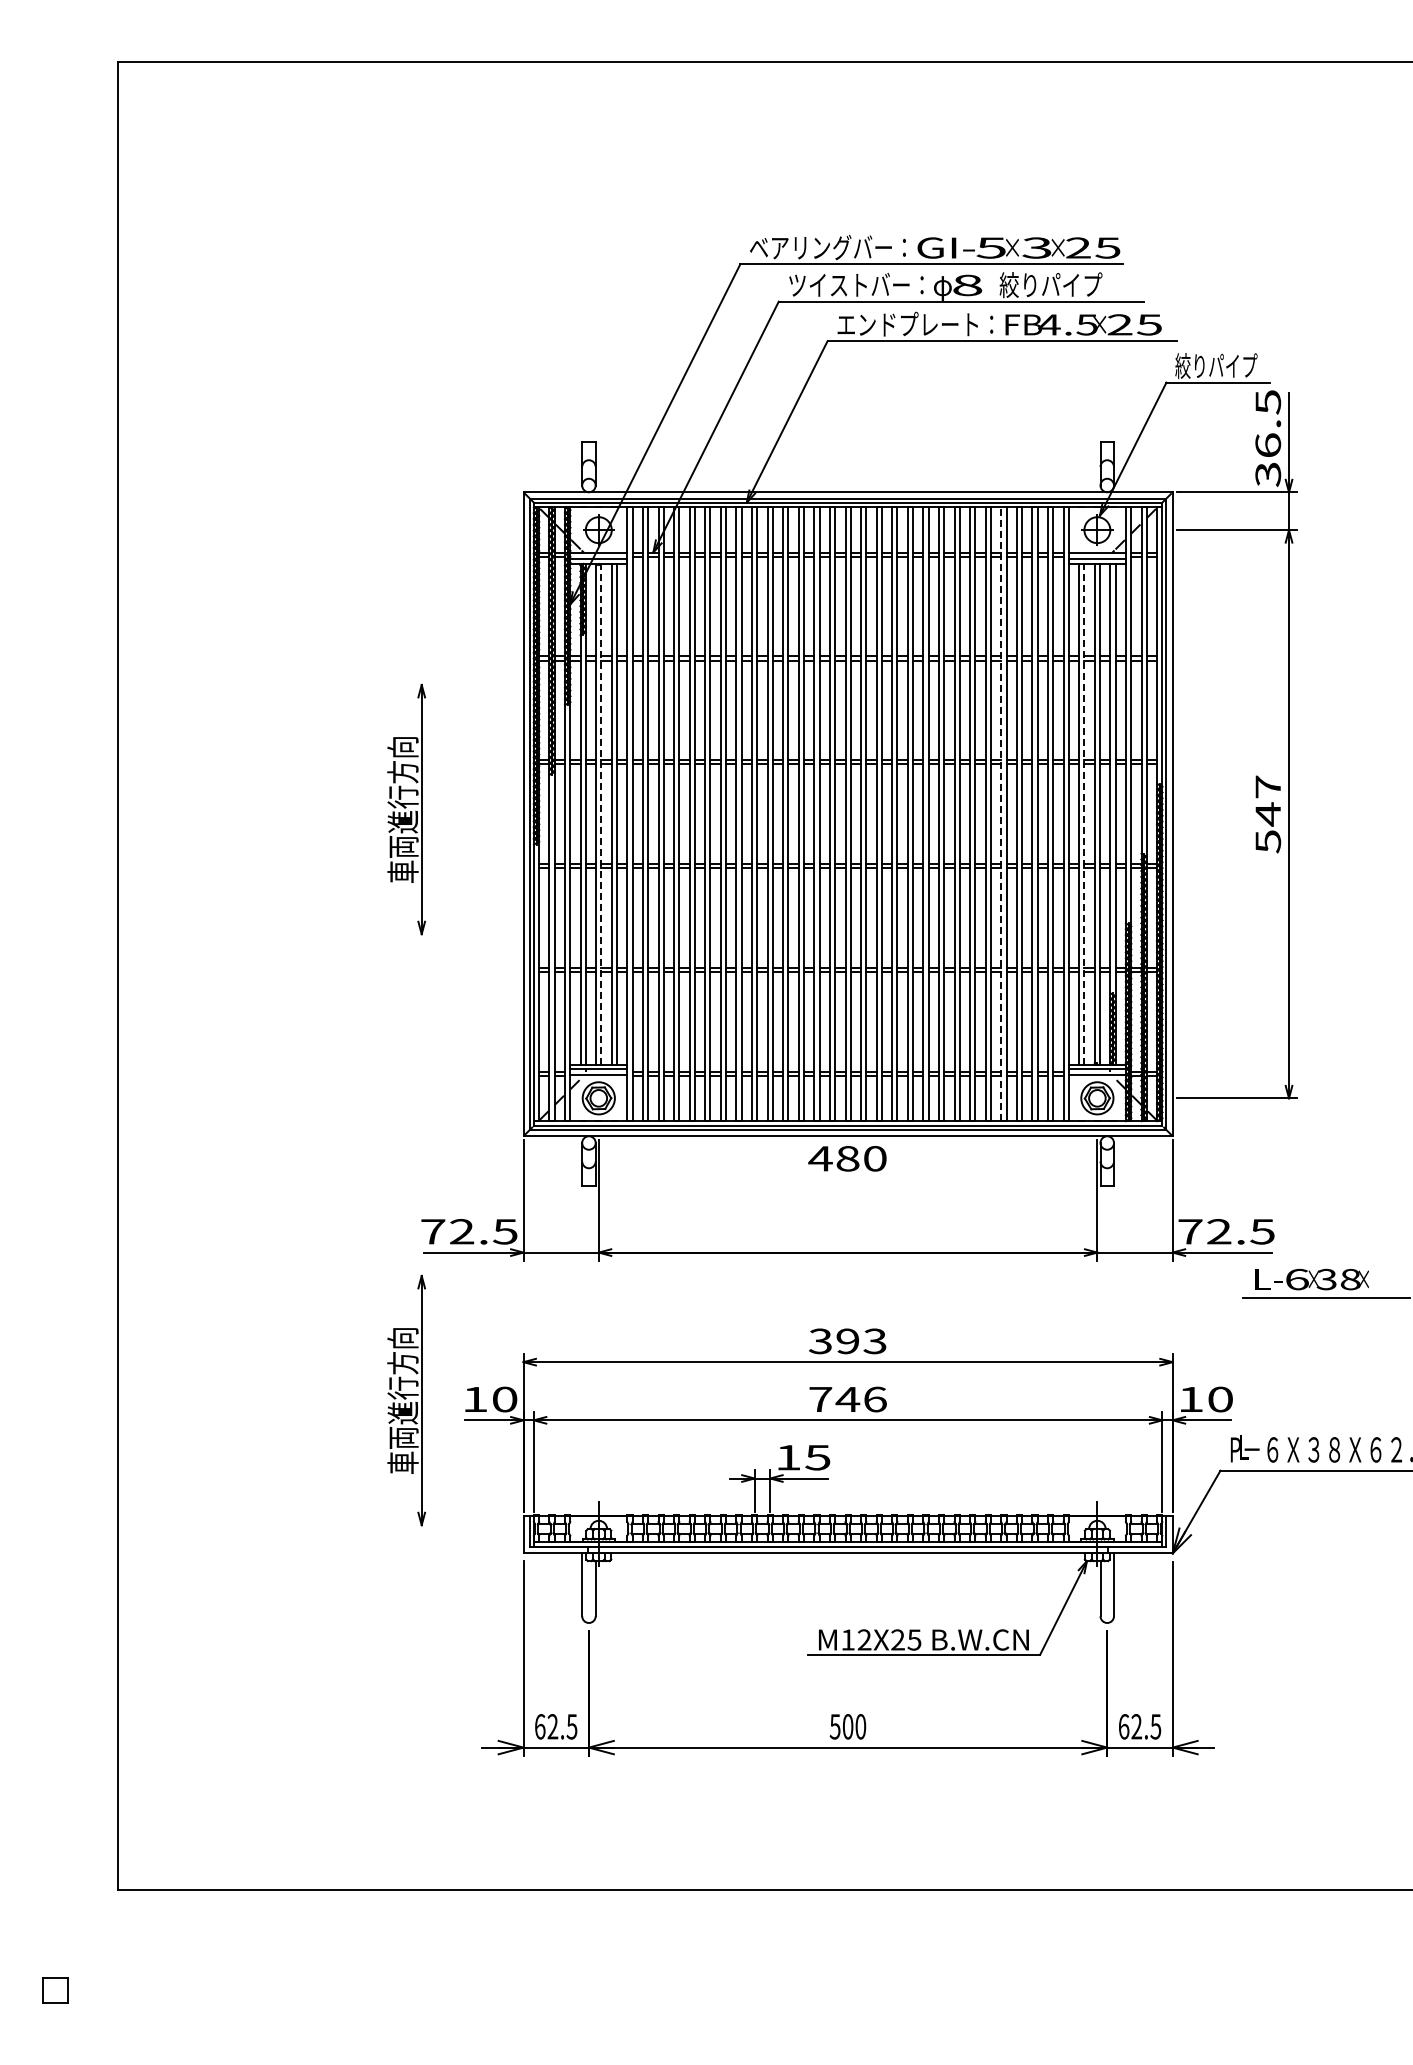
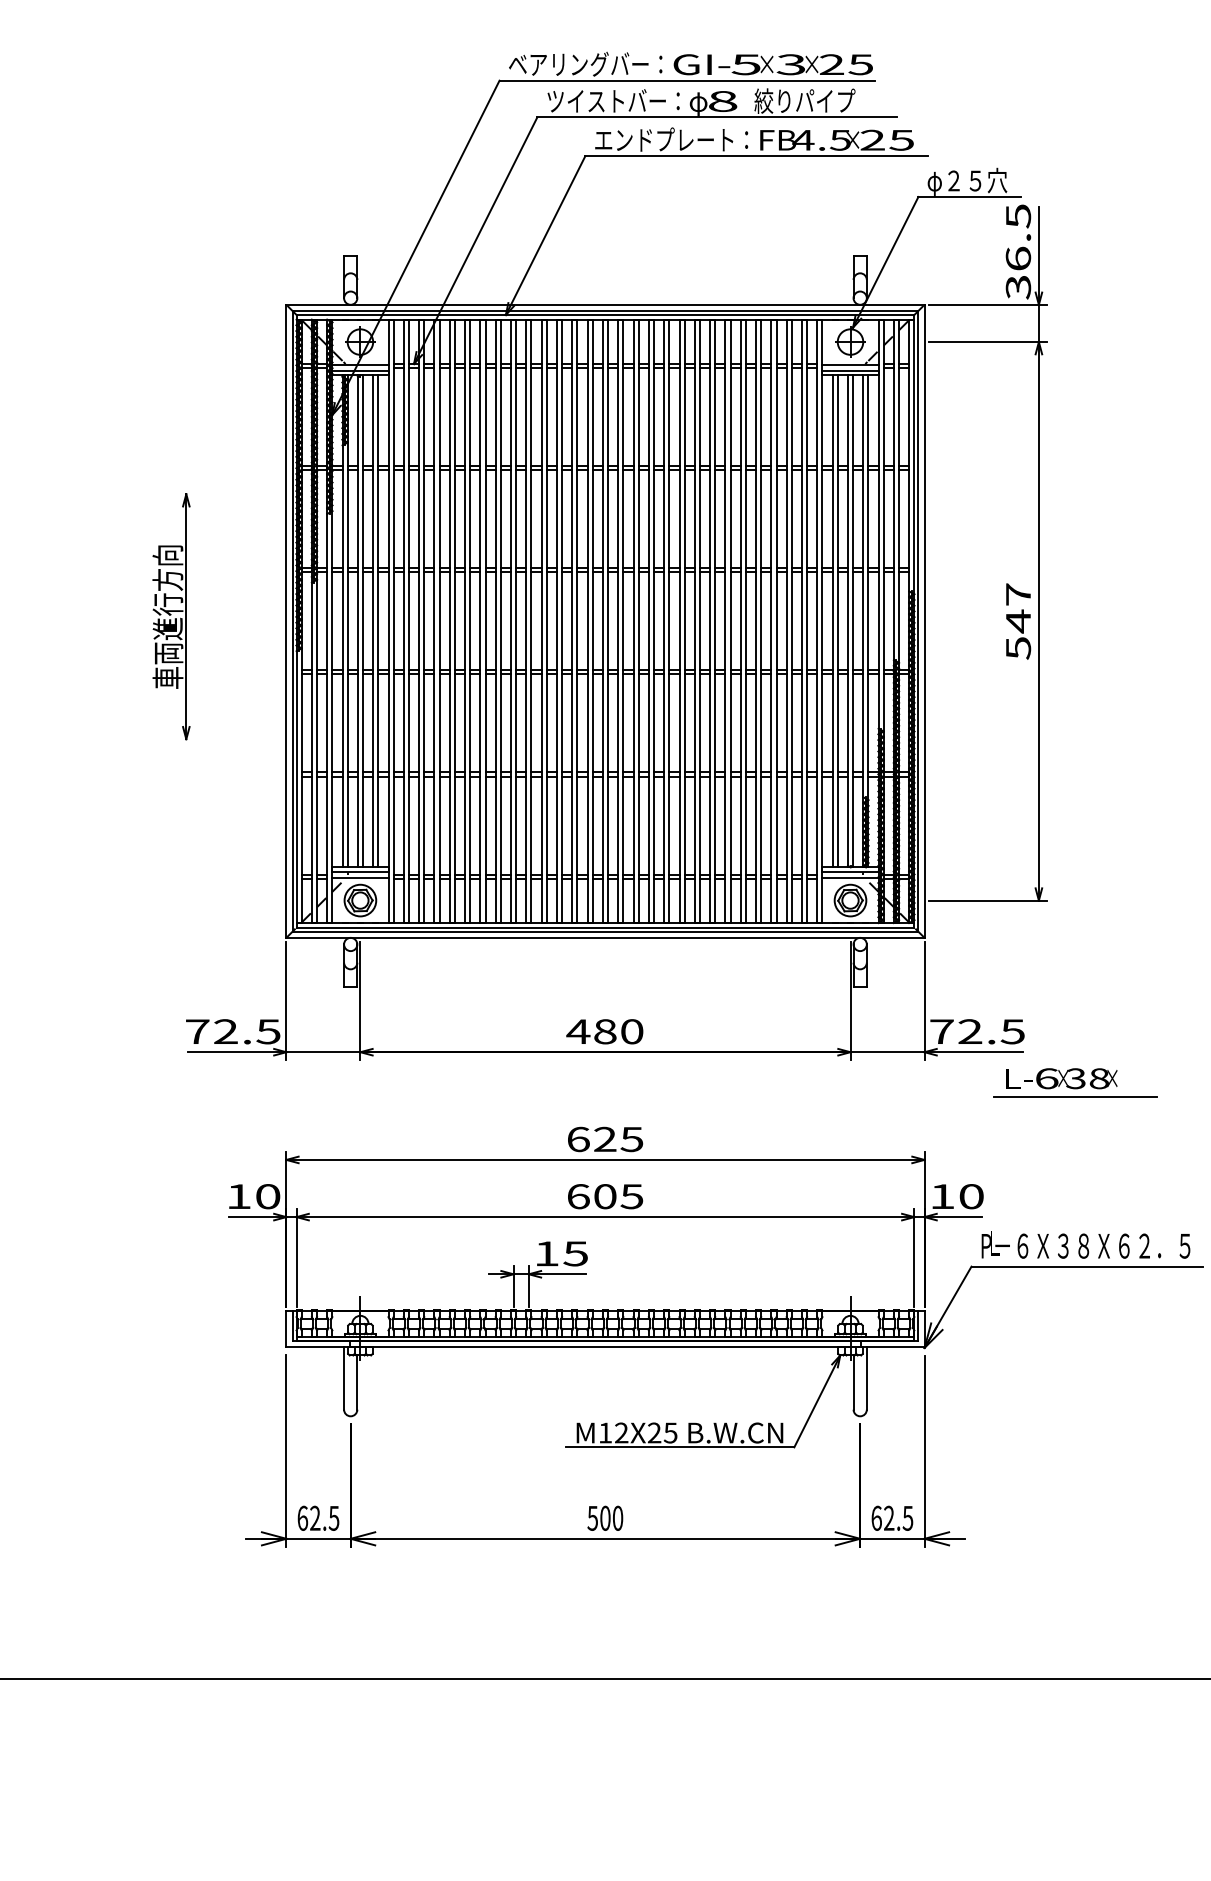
text: (1216, 367) -> (967, 182), 絞りパイプ -> φ２５穴
line: (601, 813) -> (363, 620), dashed -> solid
line: (1084, 813) -> (837, 620), dashed -> solid
line: (1001, 814) -> (756, 621), dashed -> solid
text: (847, 1158) -> (604, 1031), moved
text: (847, 1341) -> (604, 1139), 393 -> 625
text: (847, 1399) -> (604, 1196), 746 -> 605
part: (406, 1400) -> (171, 1197), removed

